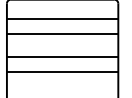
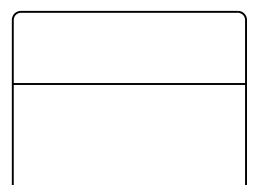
line: (62, 18) -> (129, 51), removed
line: (62, 56) -> (129, 130), removed
line: (62, 72) -> (129, 164), removed

